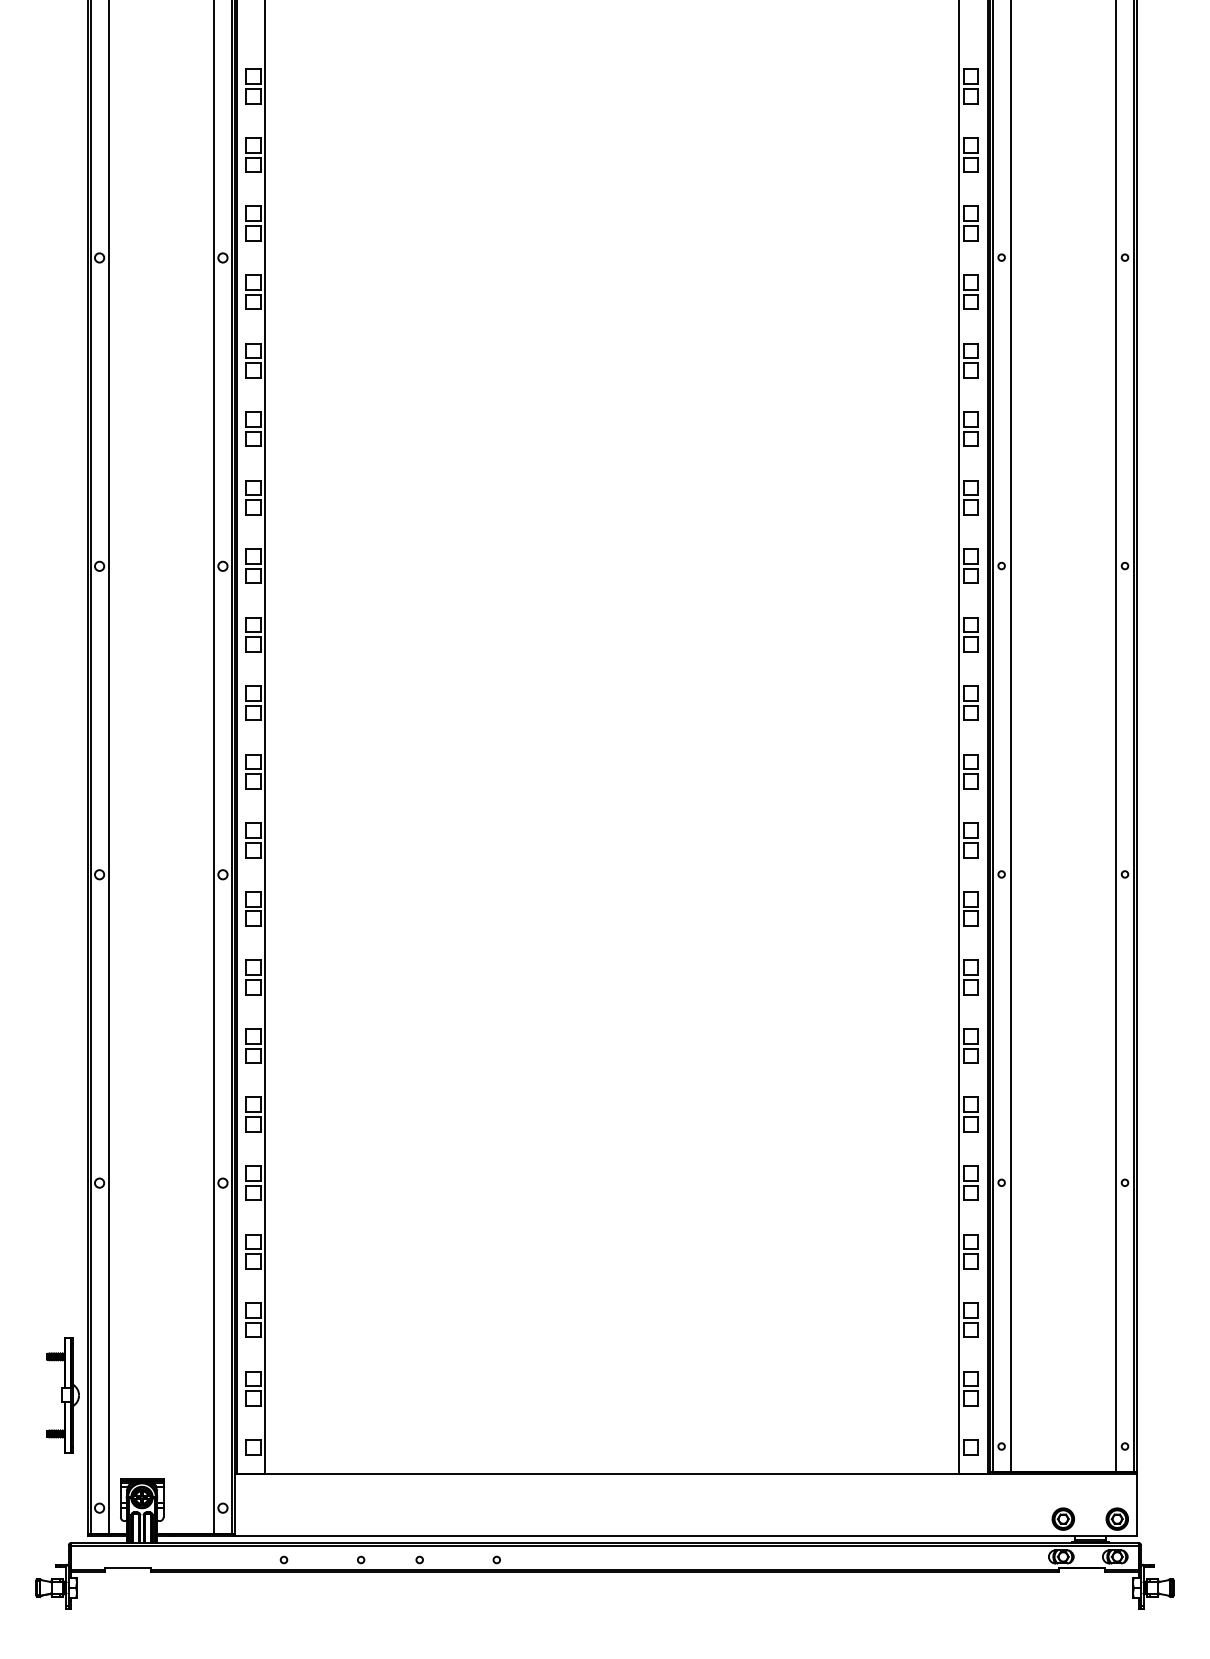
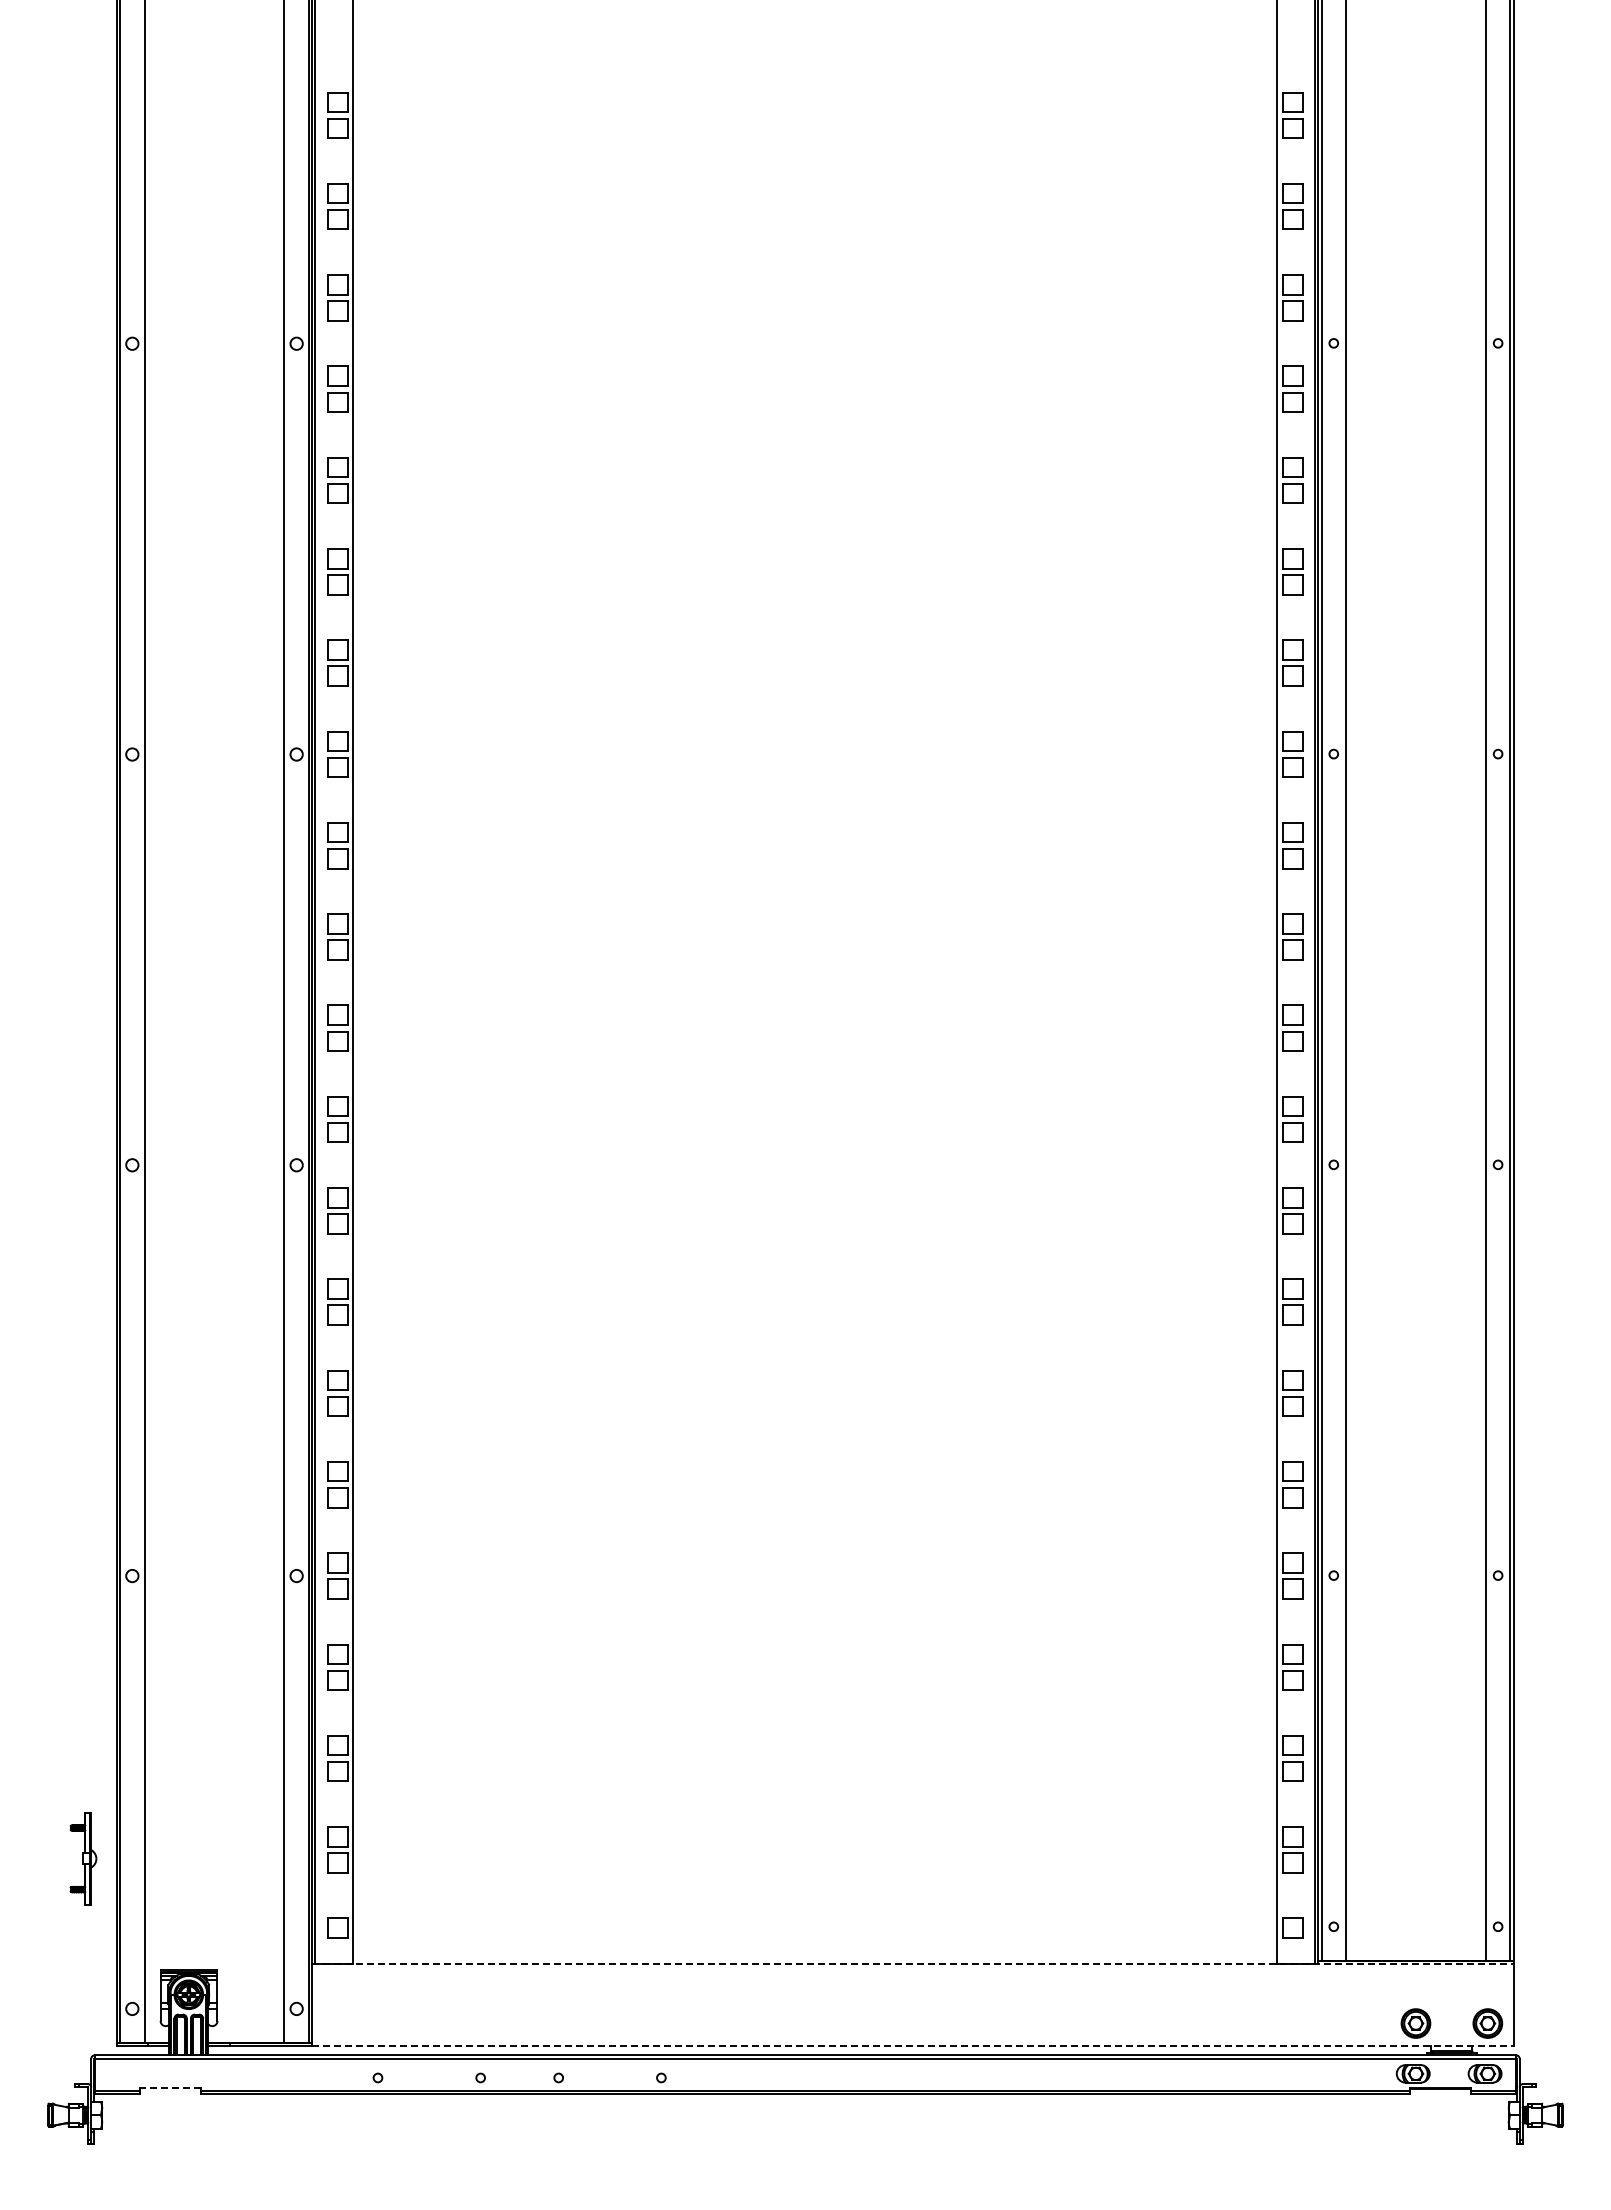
part: (62, 1395) -> (83, 1858), size x0.6
line: (685, 1474) -> (912, 1963), solid -> dashed
line: (685, 1536) -> (912, 2046), solid -> dashed
line: (128, 1567) -> (170, 2088), solid -> dashed

